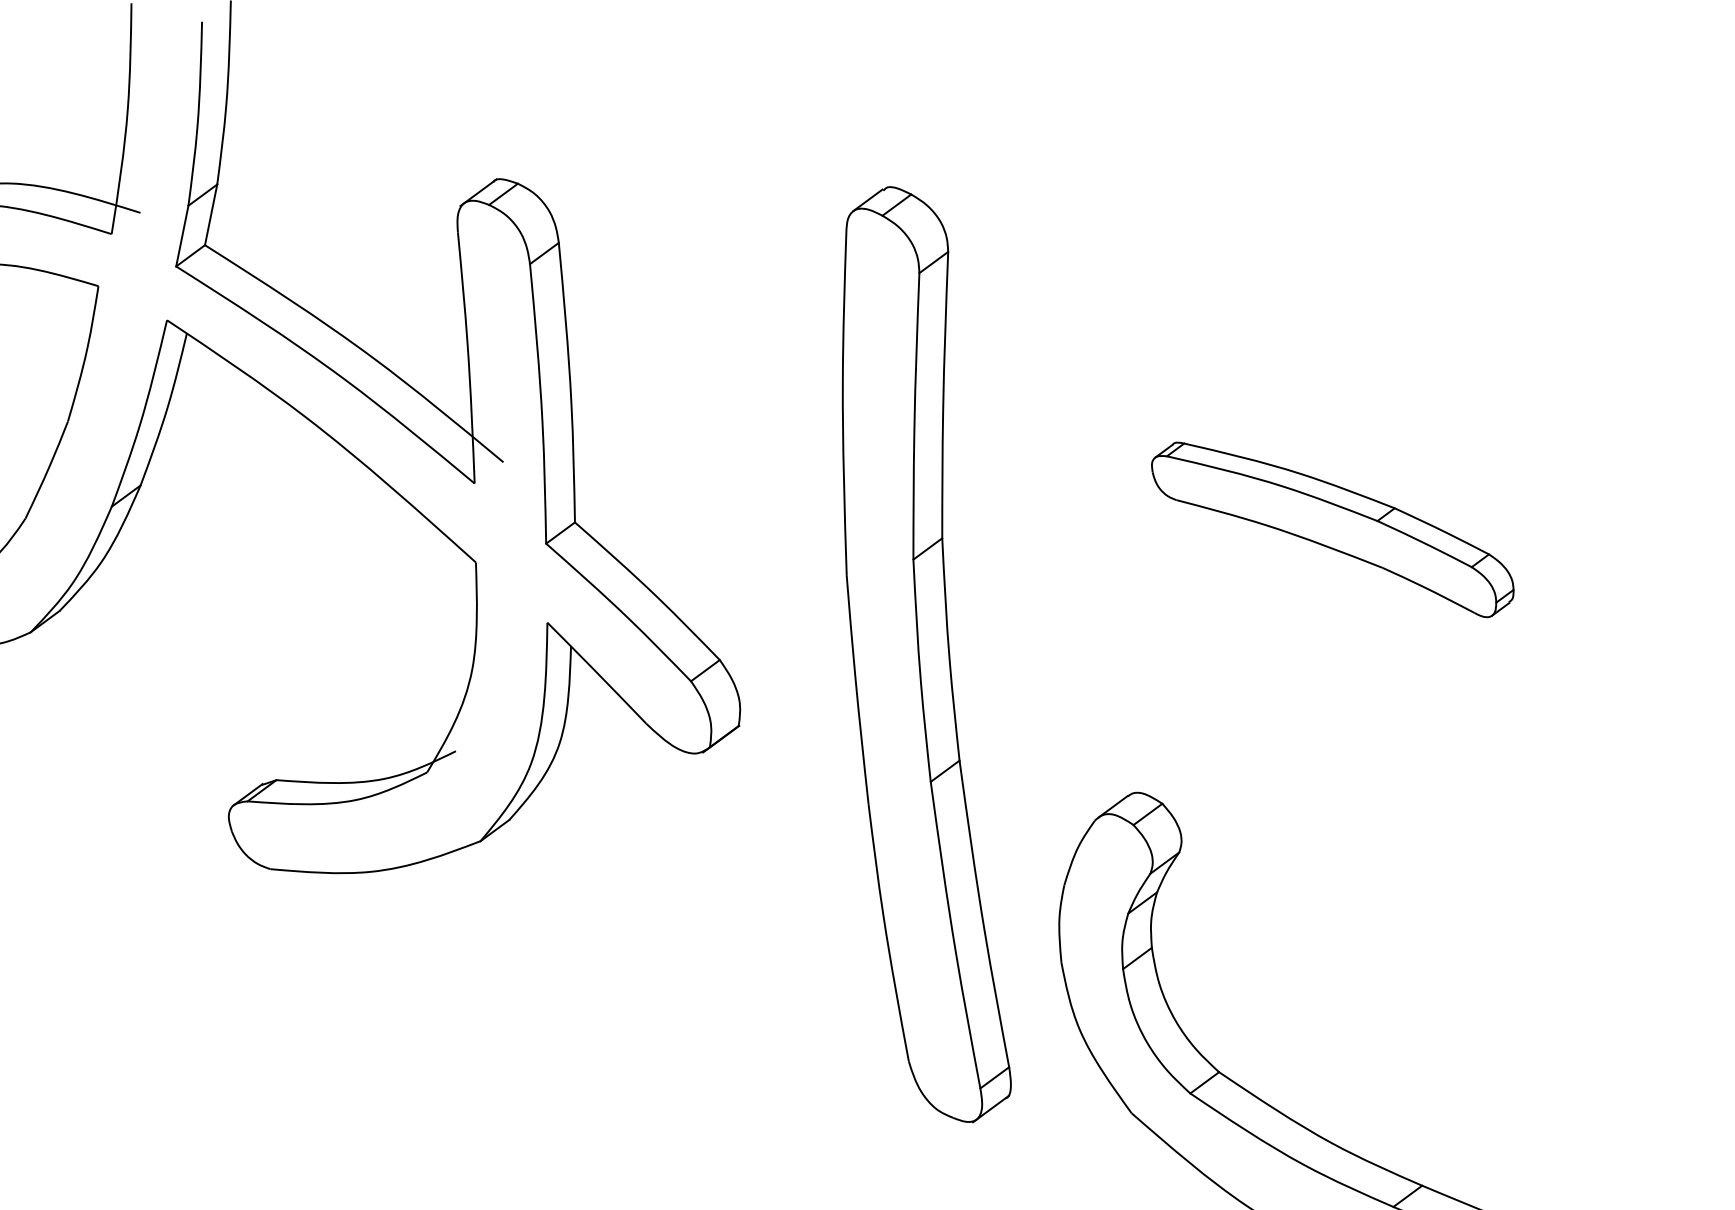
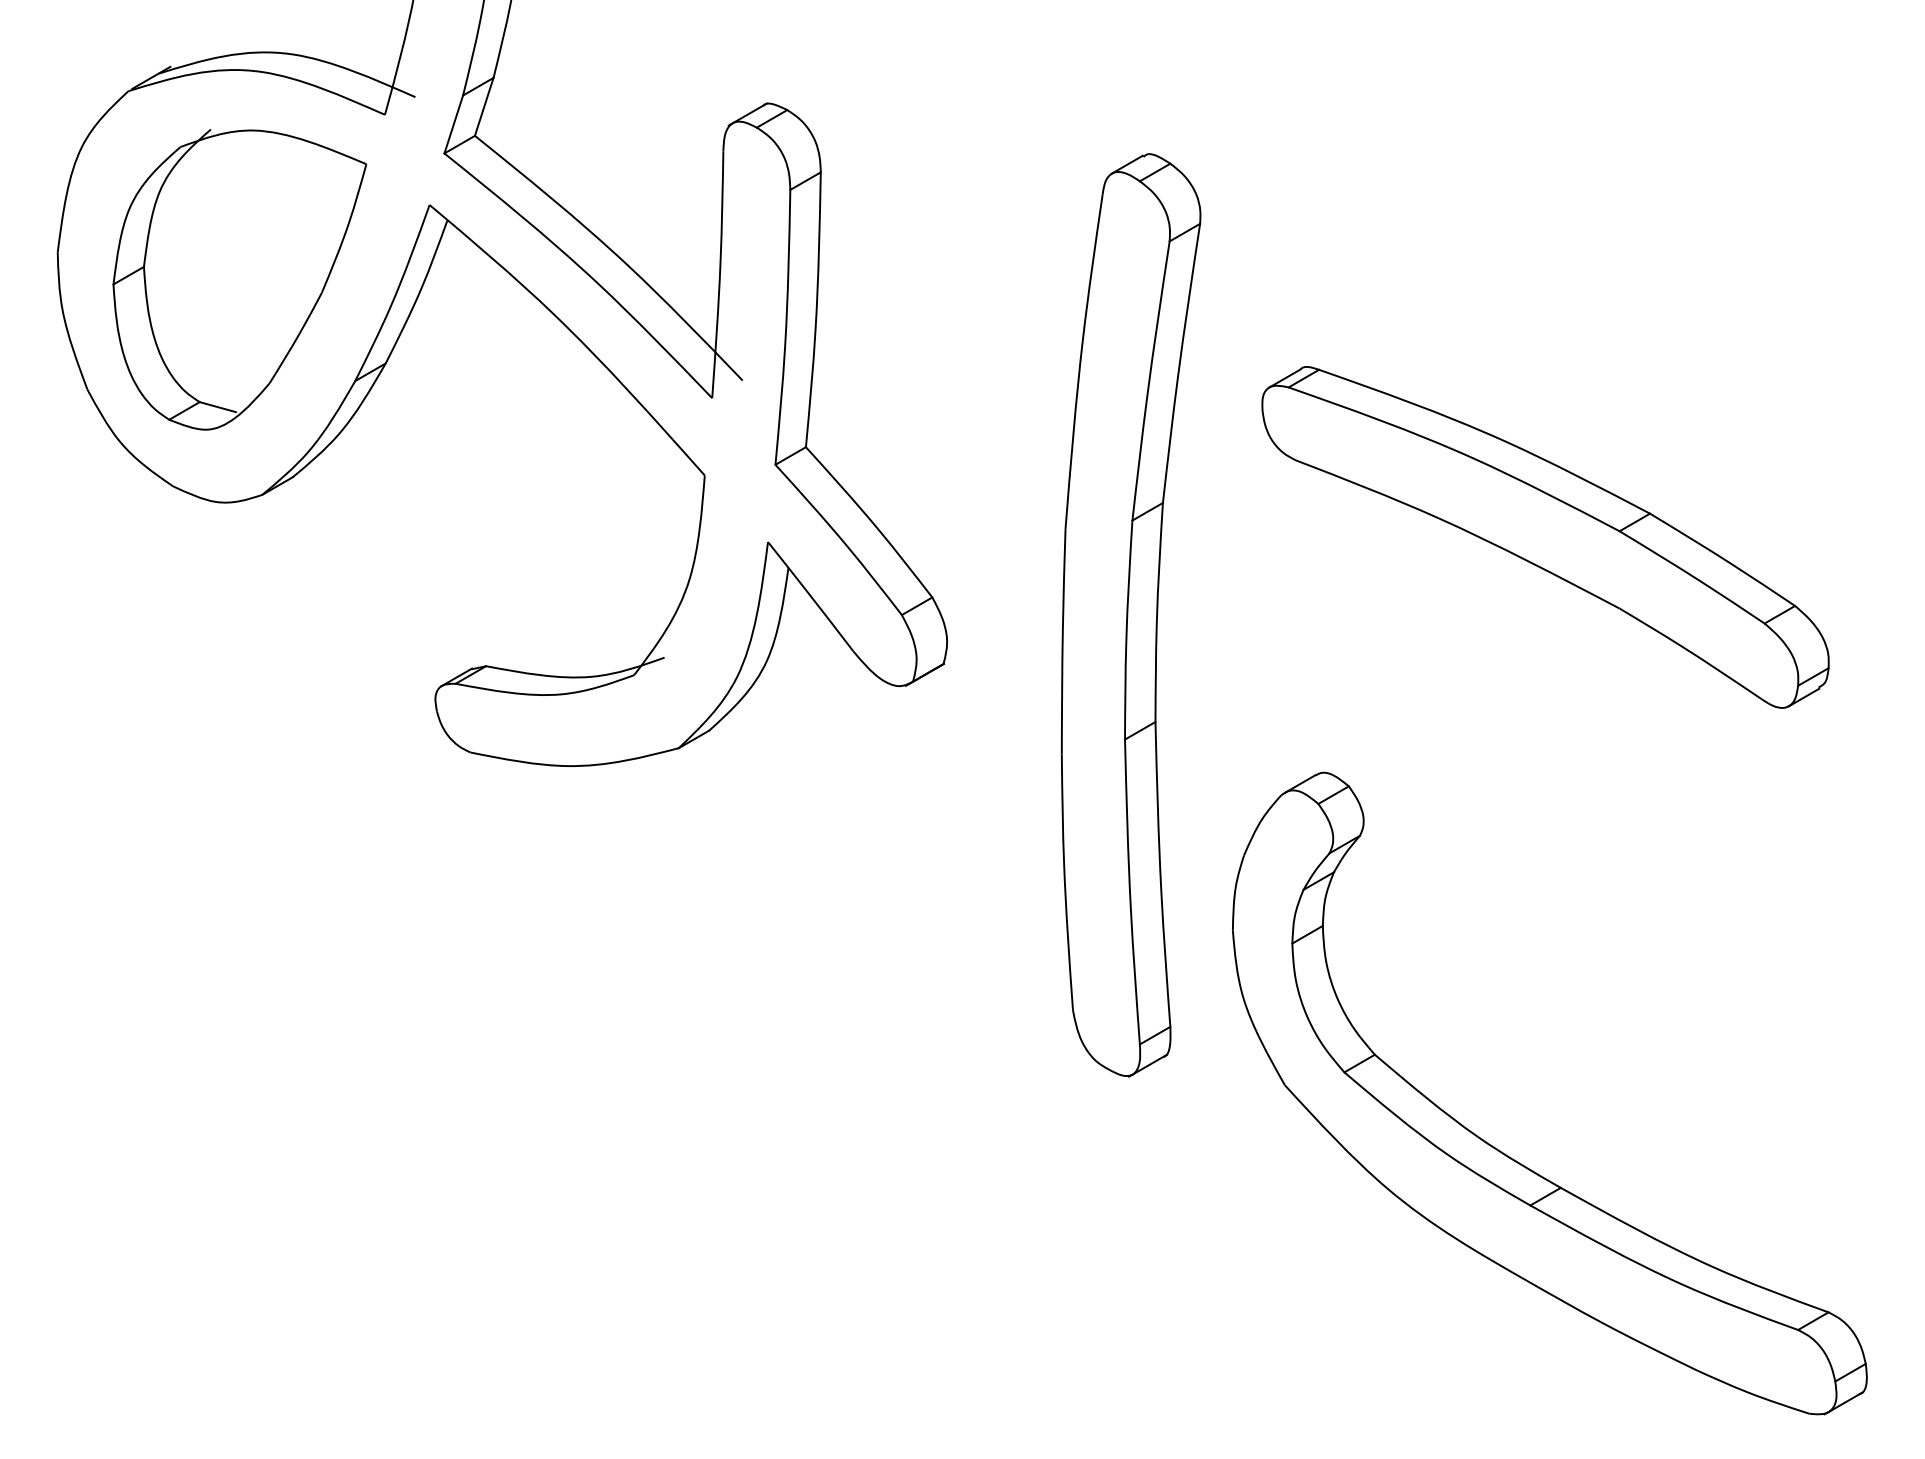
part: (1332, 529) -> (1545, 537), size x1.67

